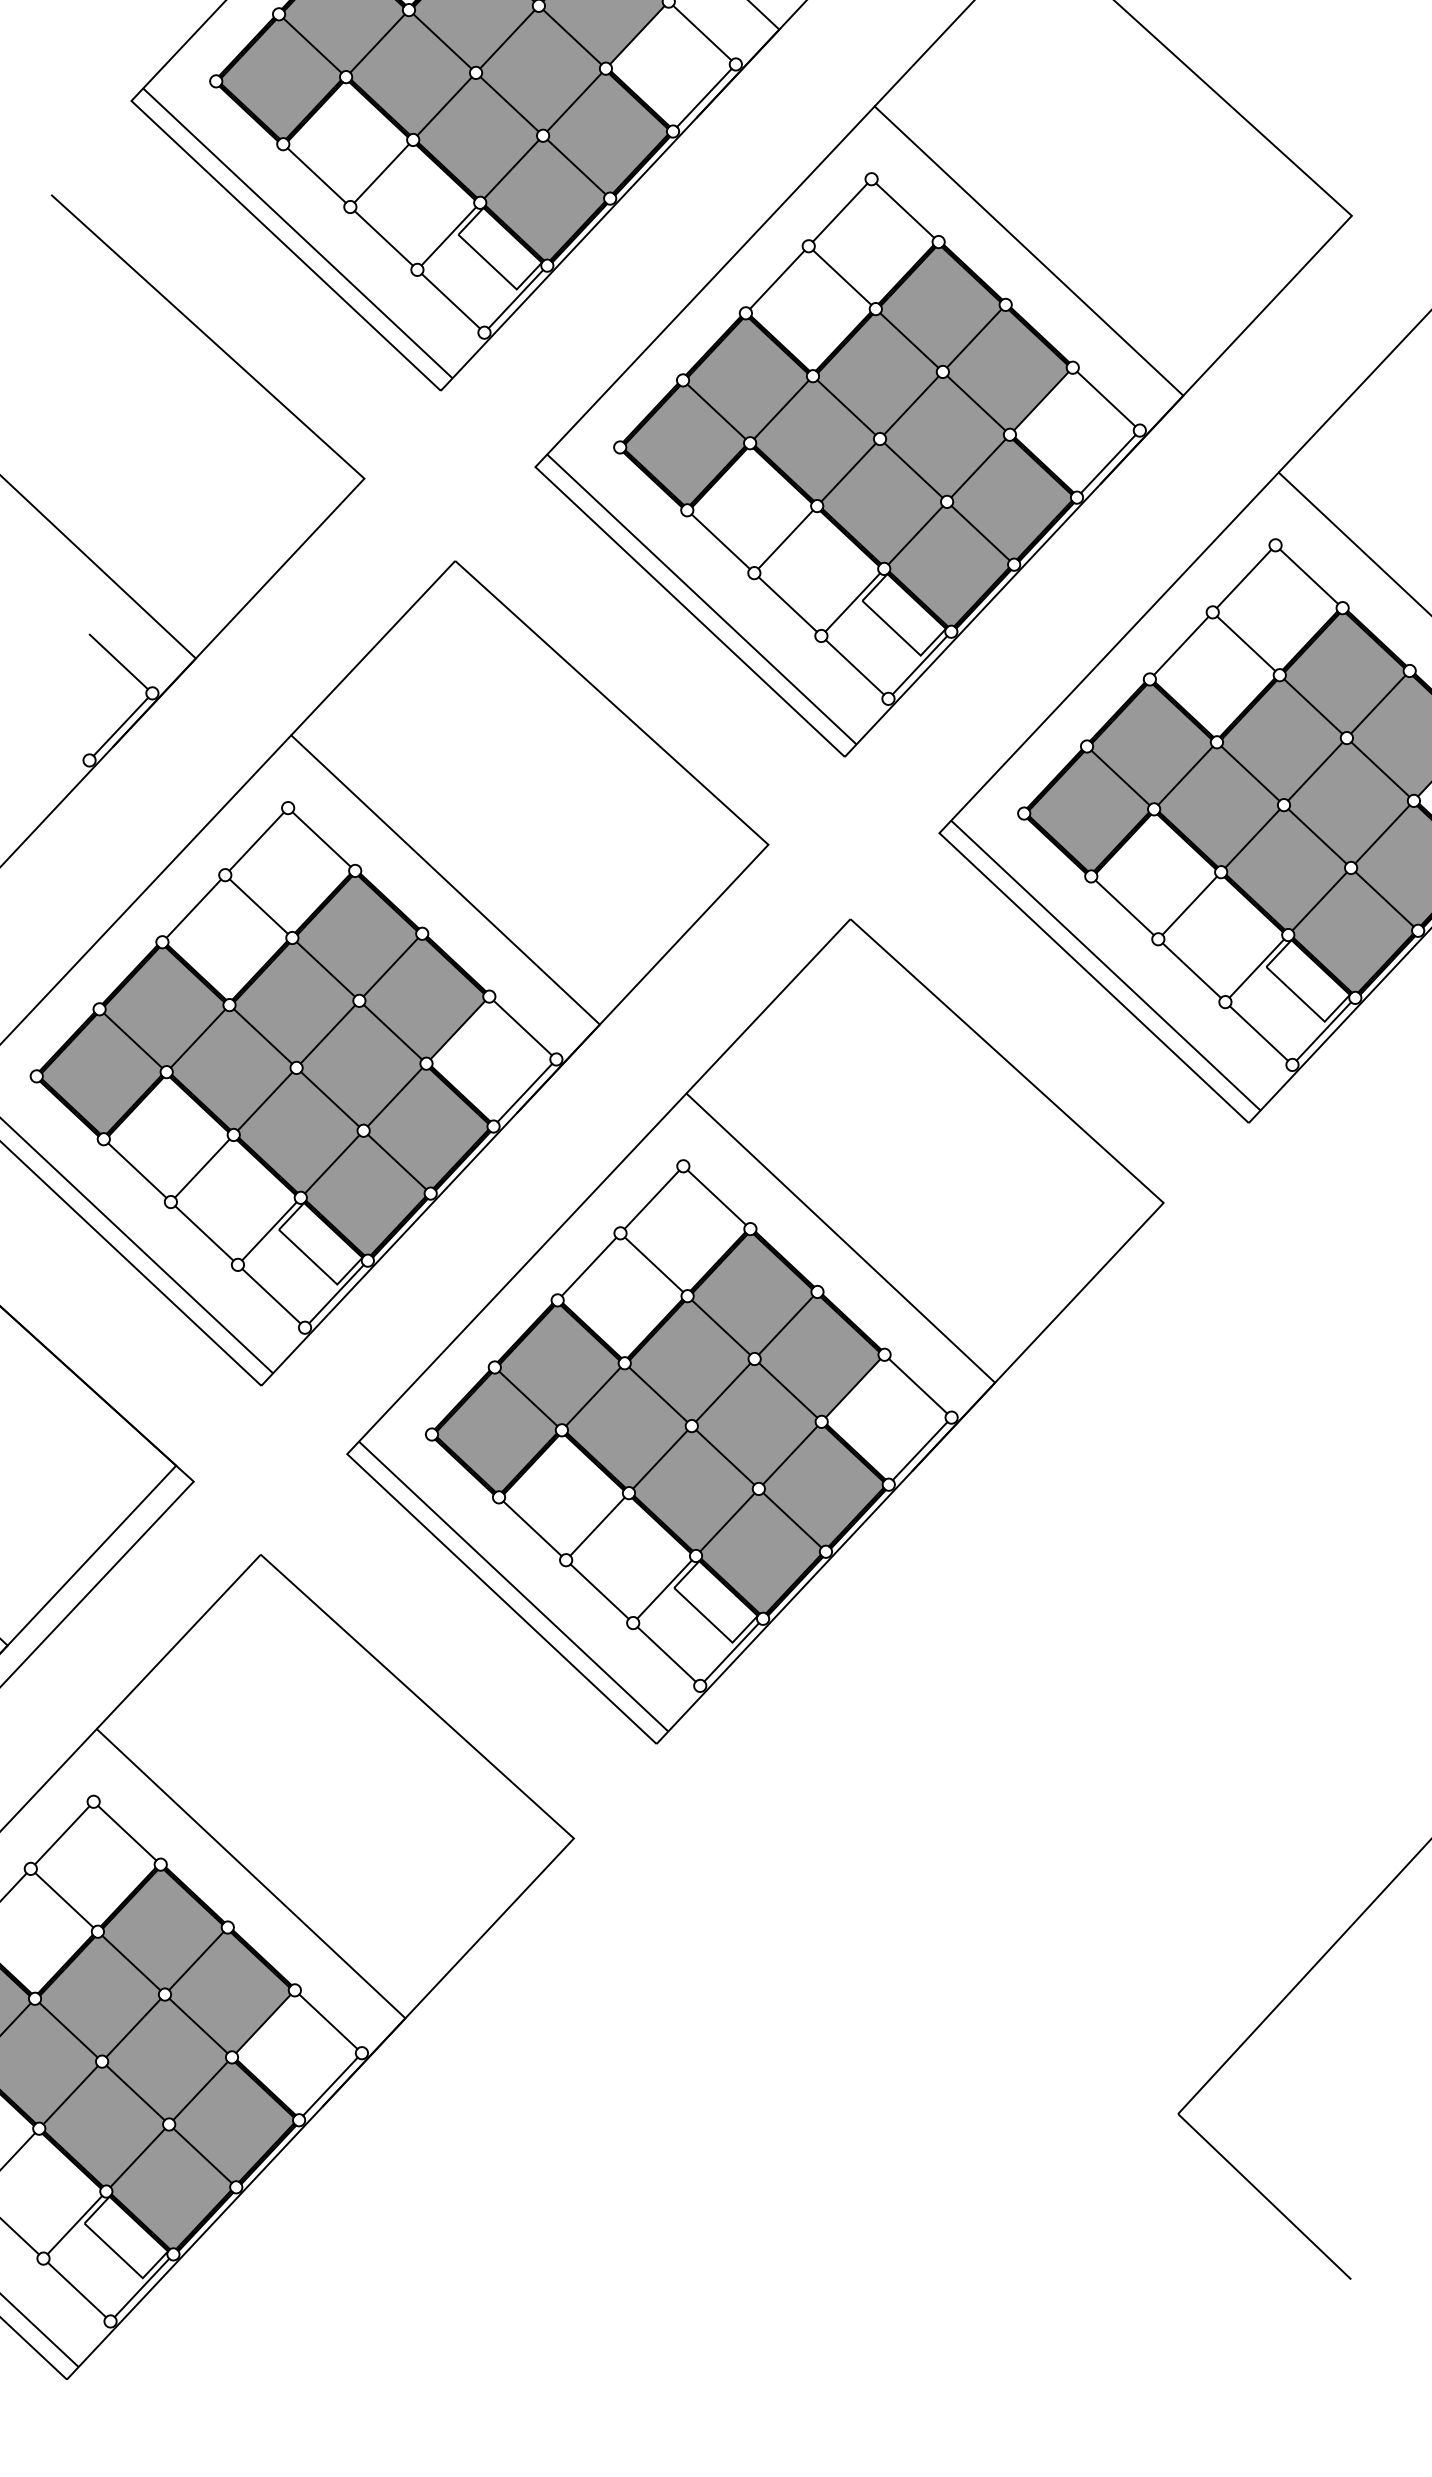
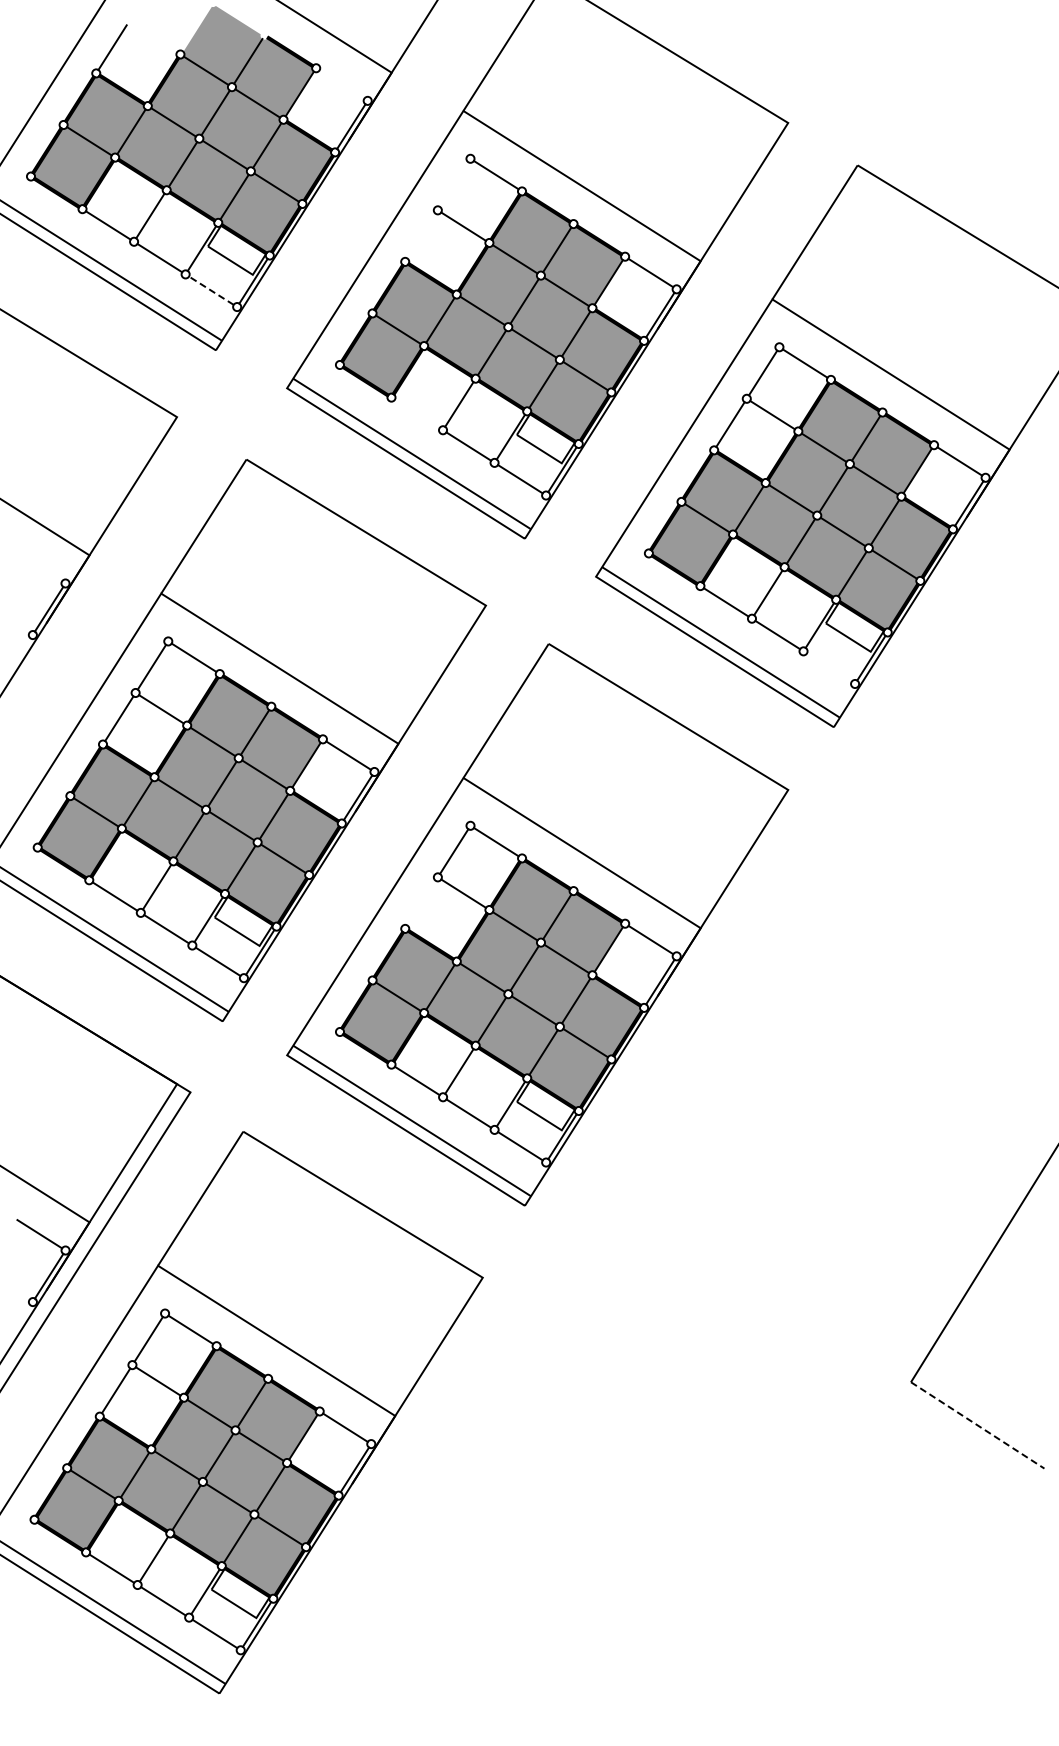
line: (701, 32) -> (341, 84), removed
line: (840, 212) -> (454, 184), removed
line: (777, 278) -> (421, 235), removed
line: (449, 300) -> (210, 290), solid -> dashed
line: (719, 540) -> (416, 413), removed
line: (118, 662) -> (39, 567), removed
line: (1257, 1033) -> (828, 667), removed
line: (589, 1265) -> (421, 902), removed
line: (1265, 2197) -> (978, 1425), solid -> dashed

